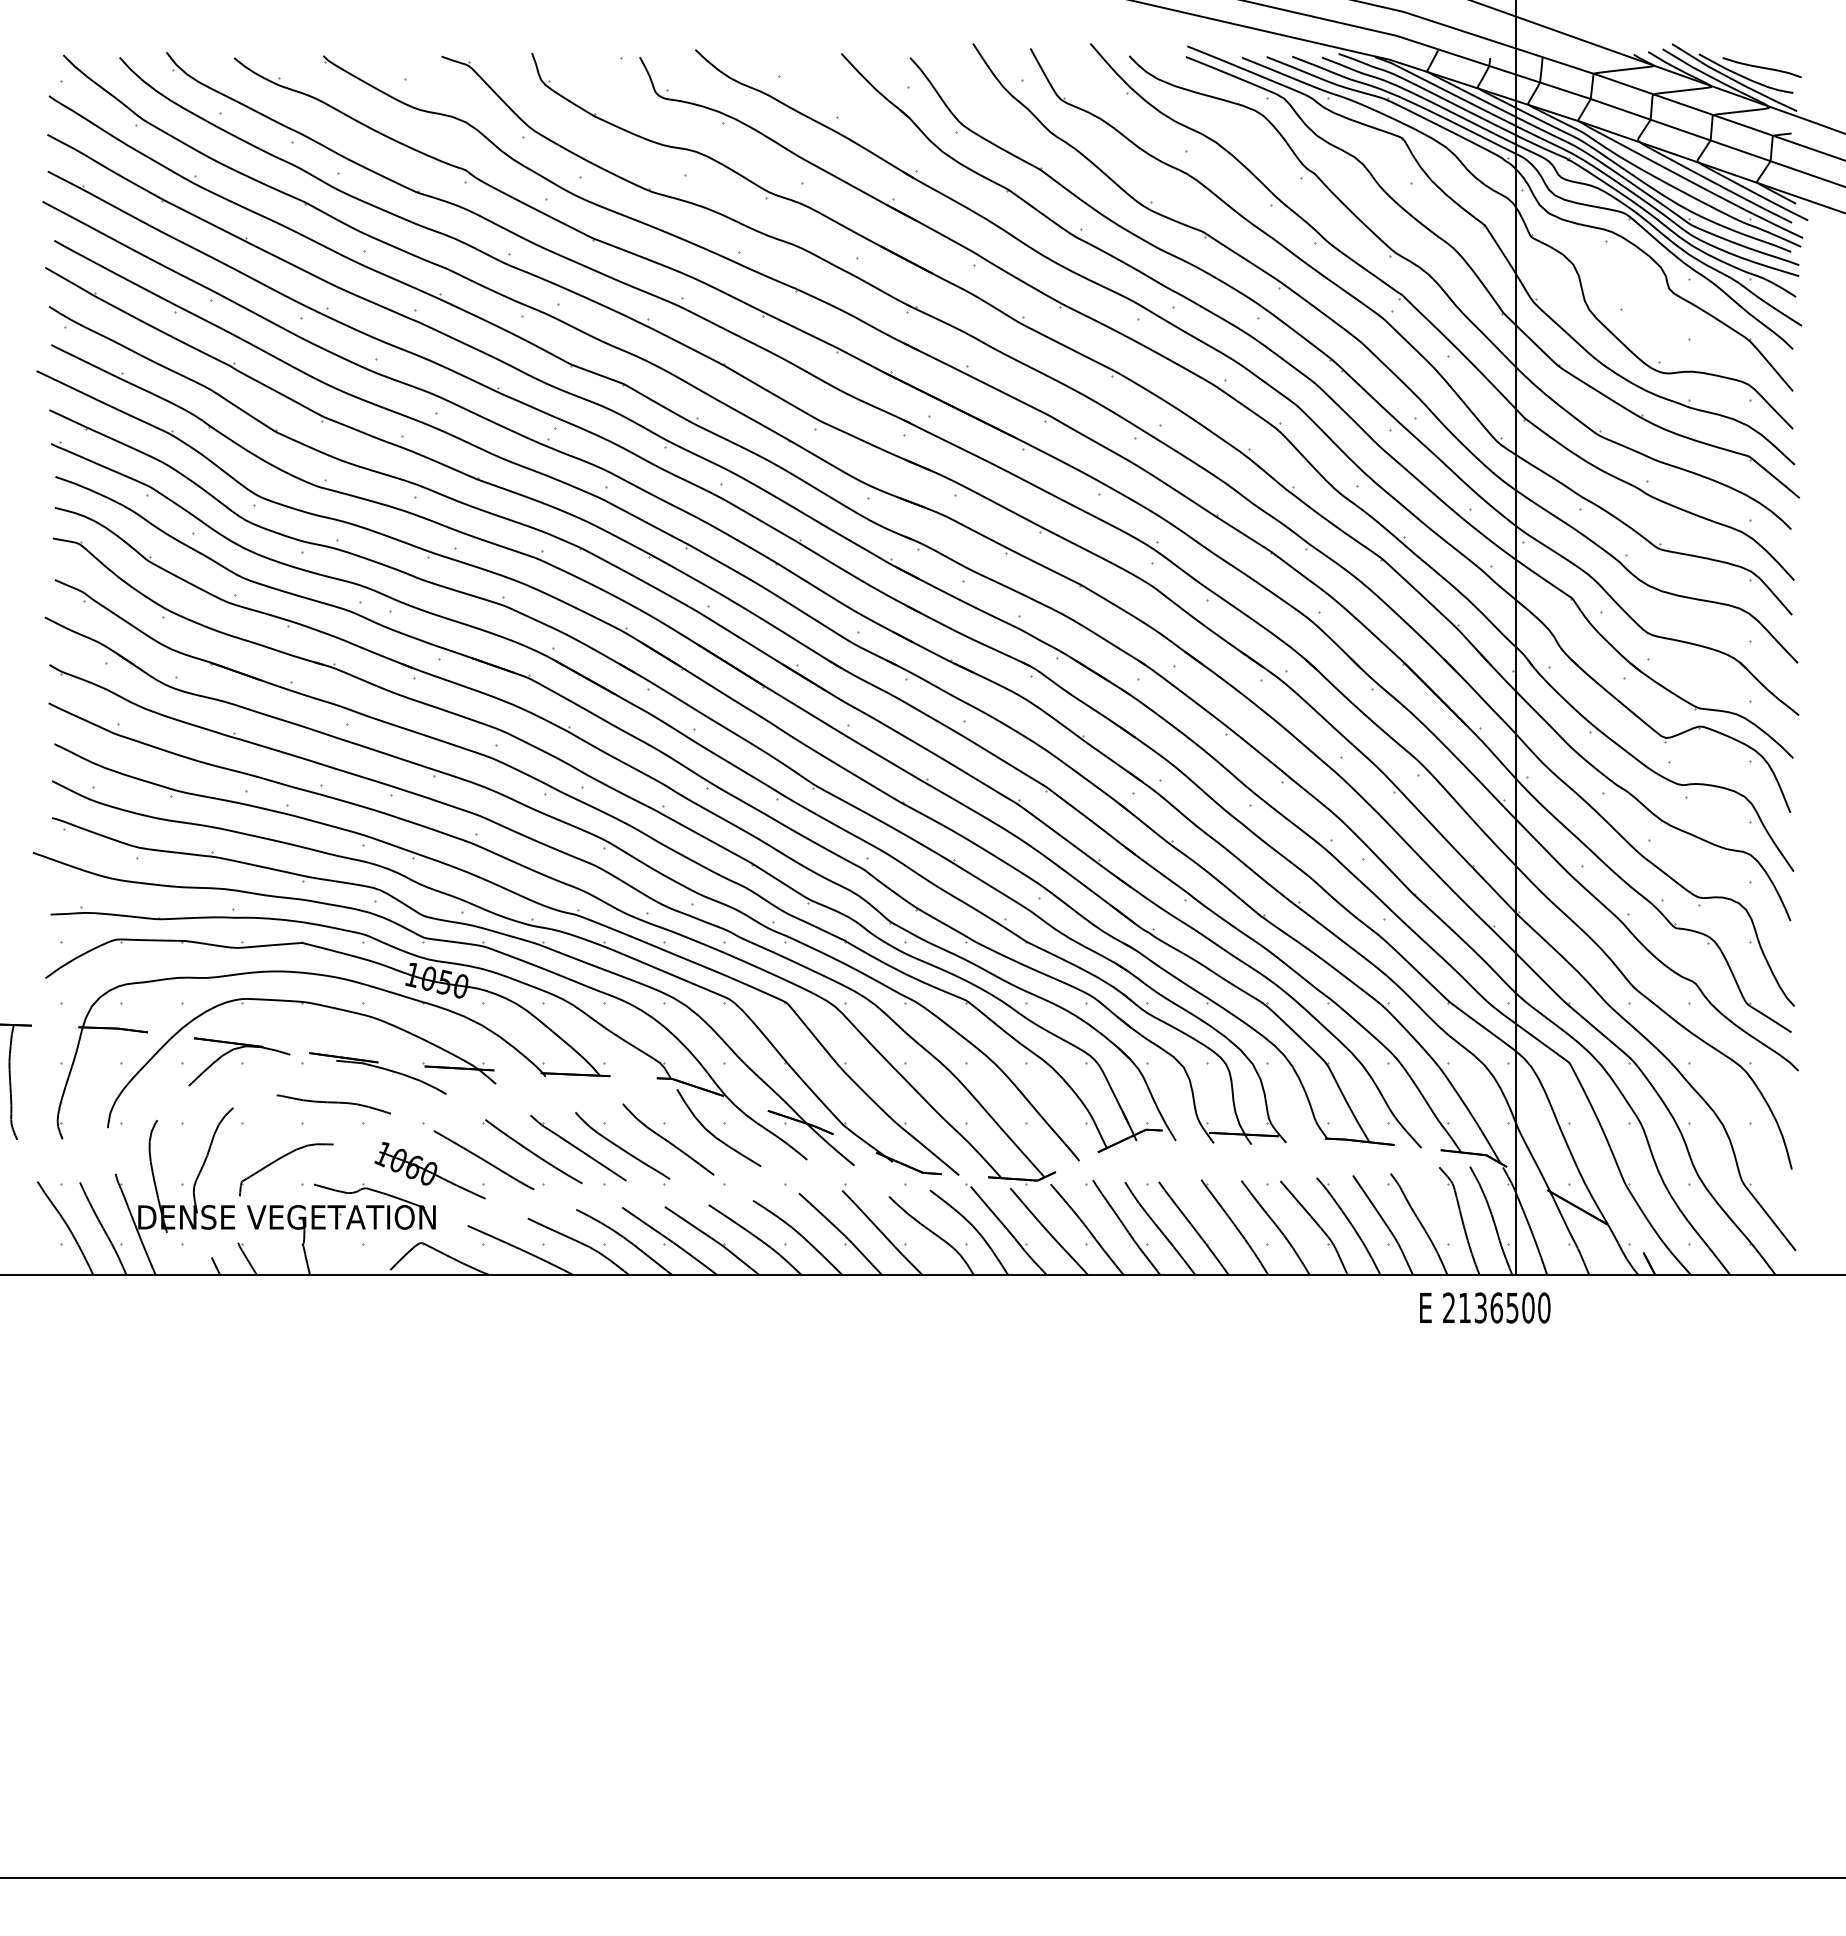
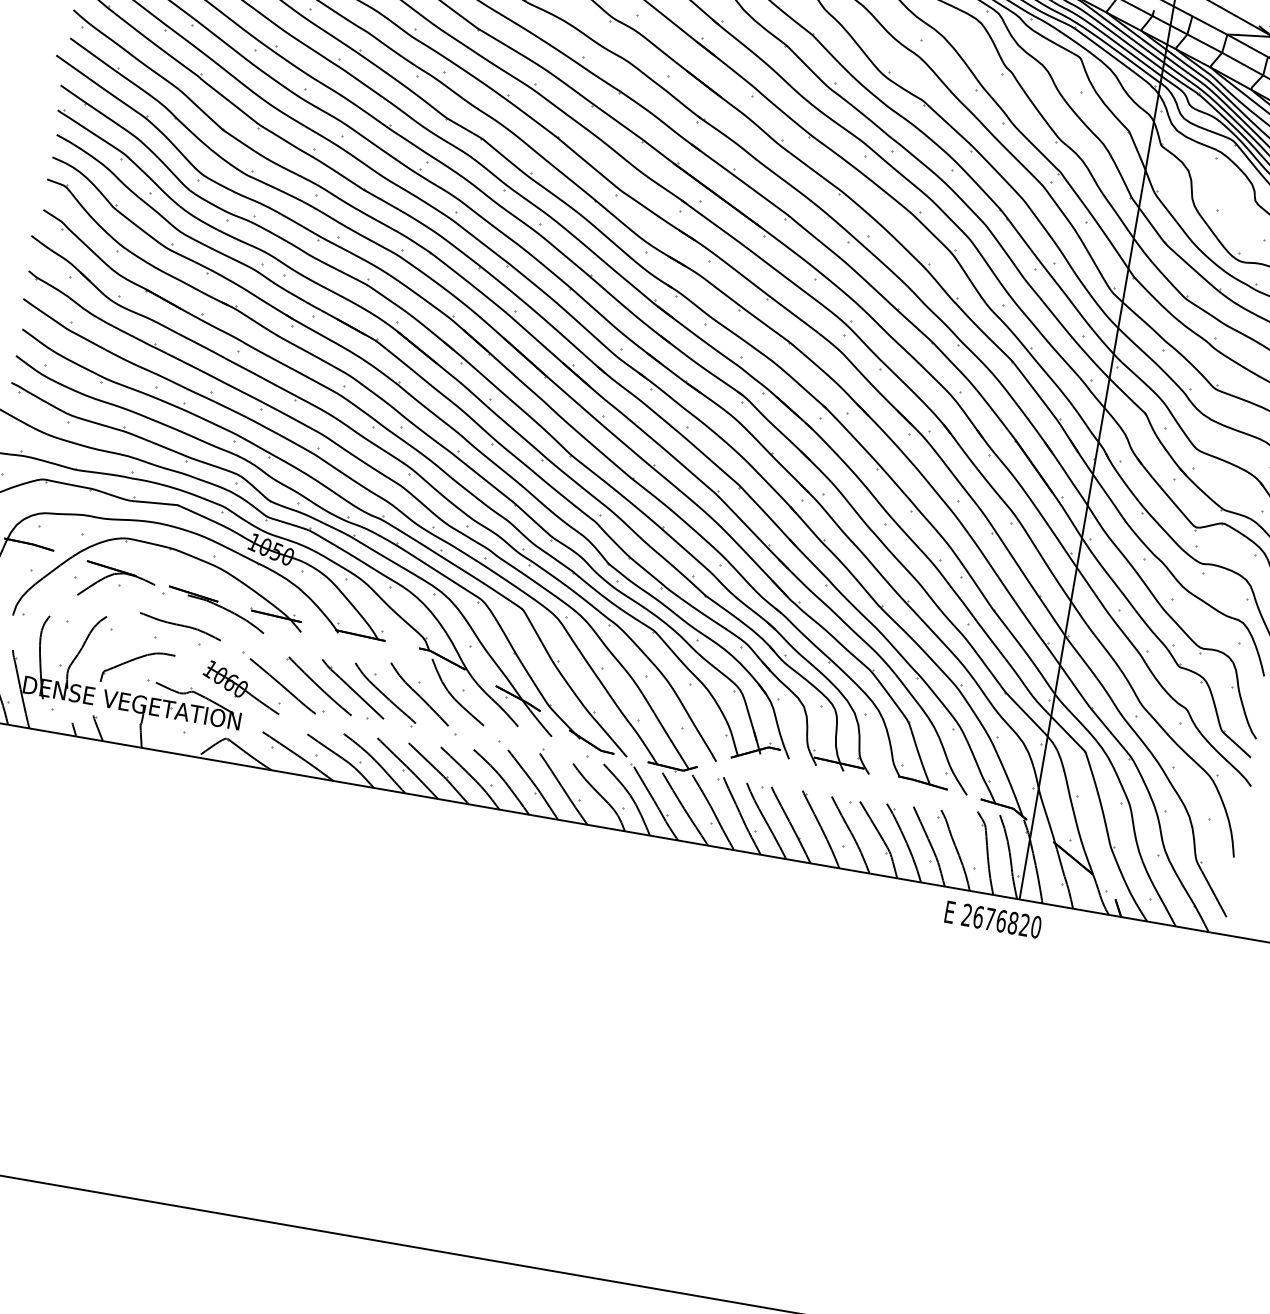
text: (1496, 1307) -> (1001, 920), 2136500 -> 2676820

